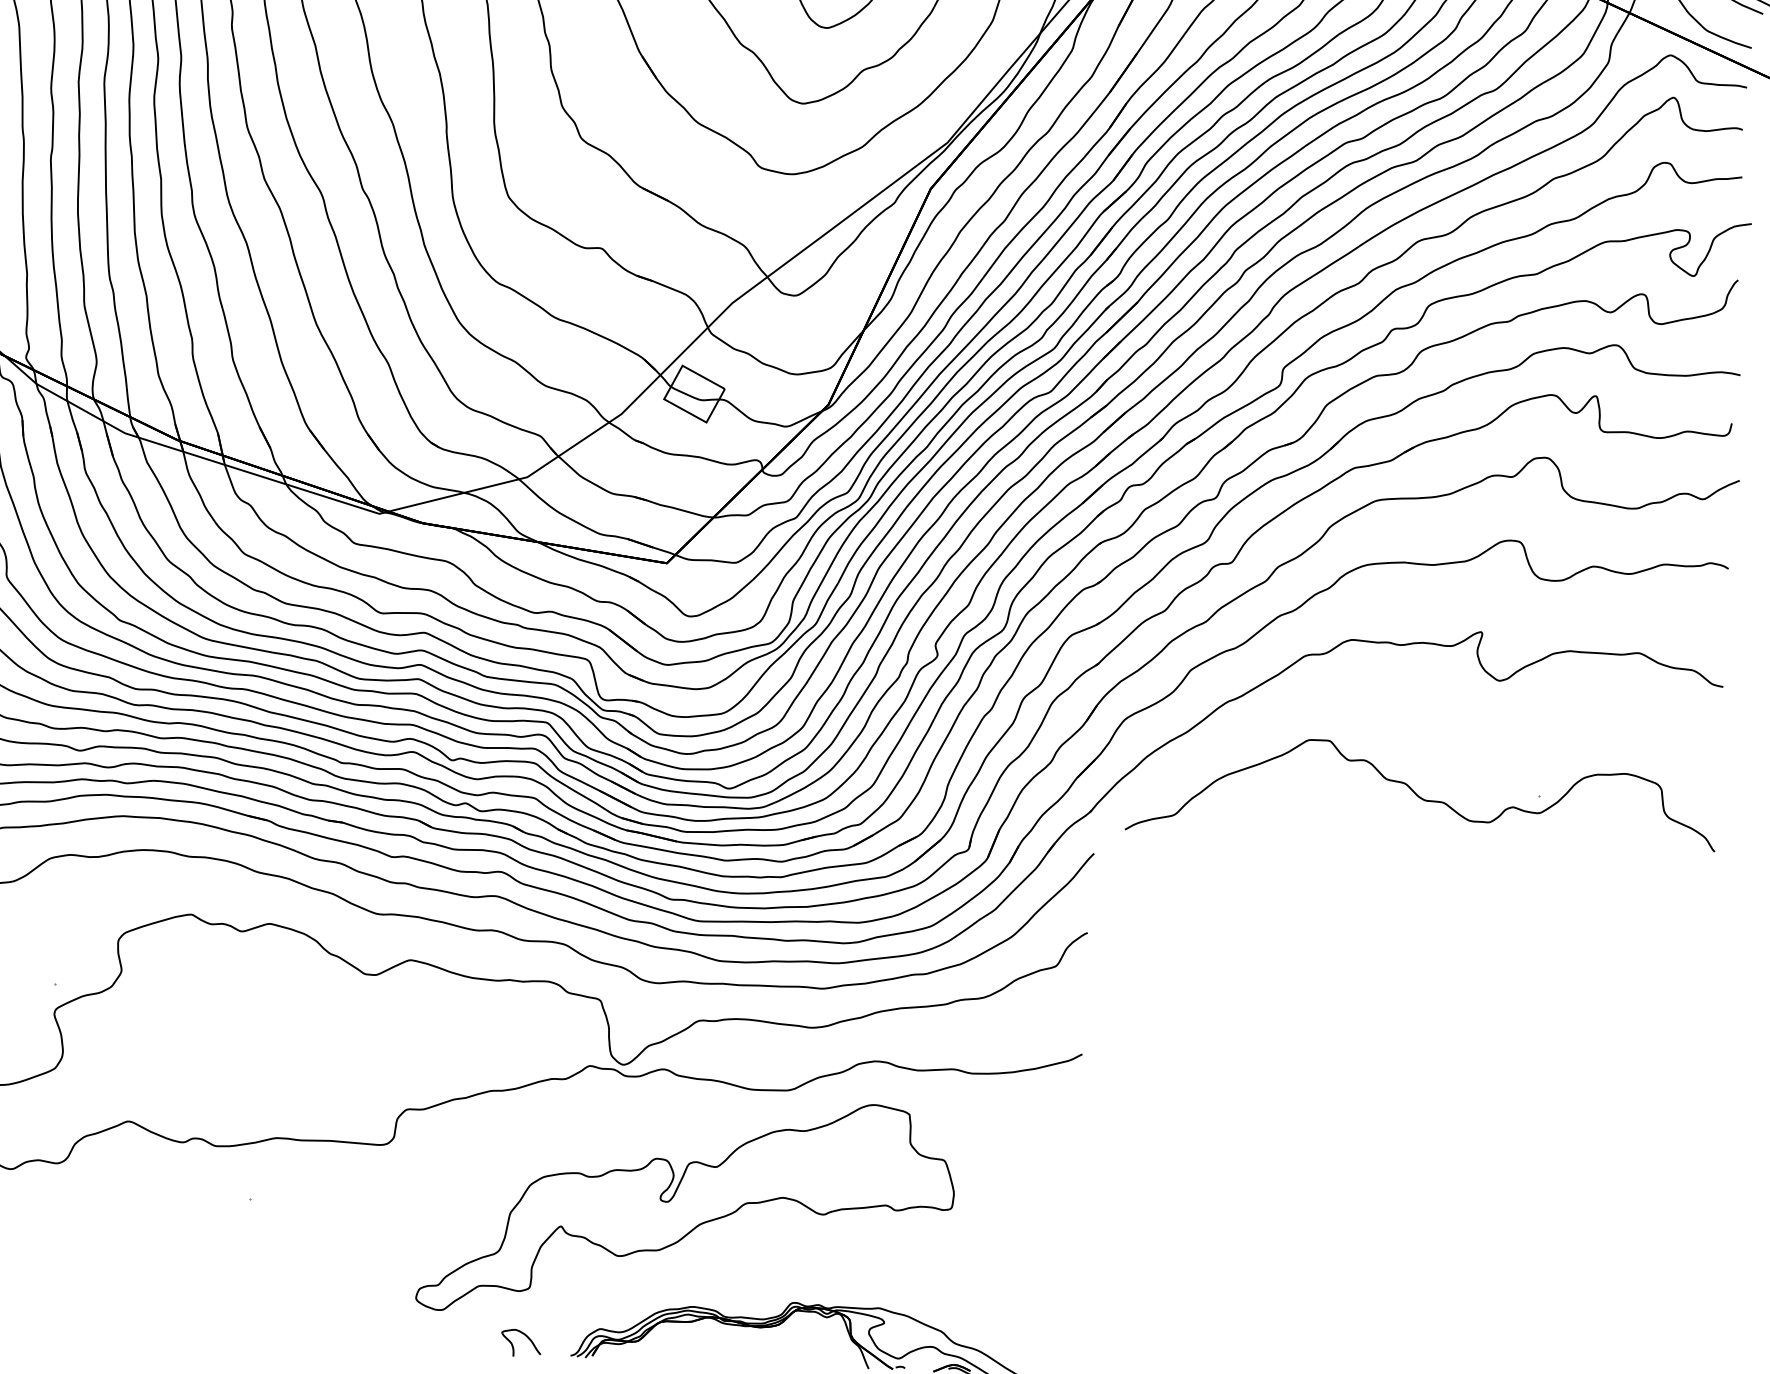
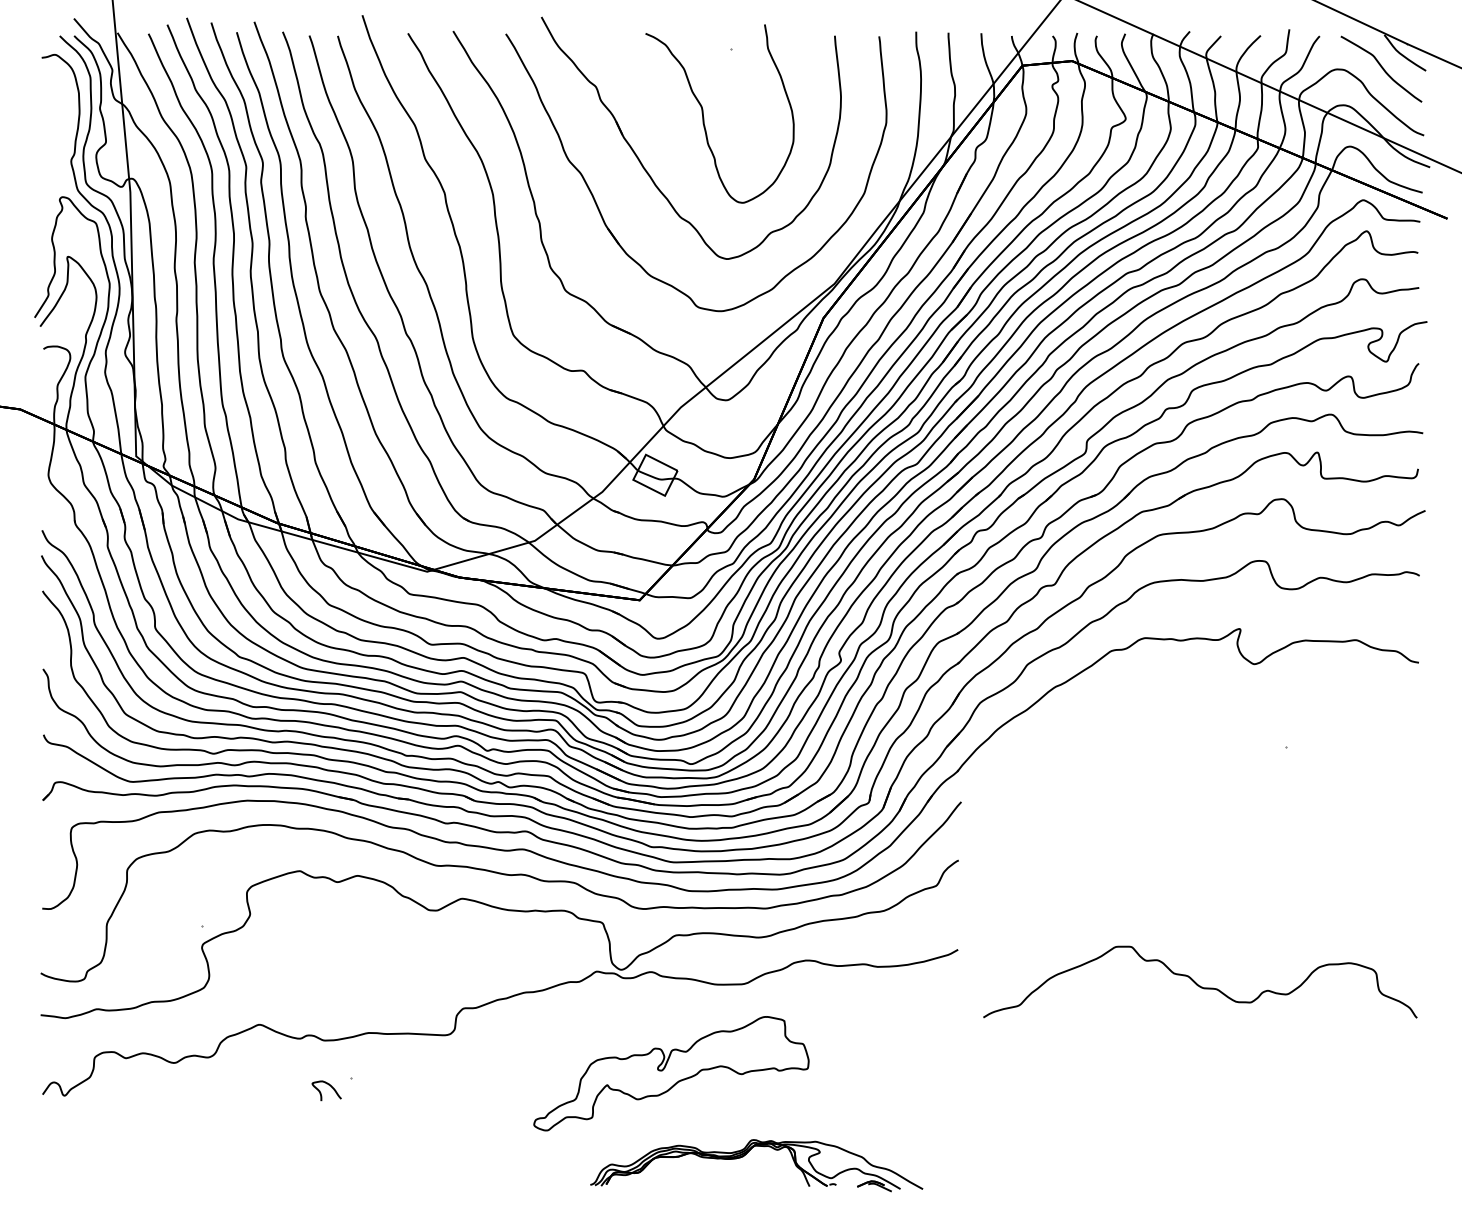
curve: (1417, 793) -> (1197, 983), moved
part: (686, 1208) -> (671, 1073), size x0.7
curve: (523, 1335) -> (328, 1085), moved

